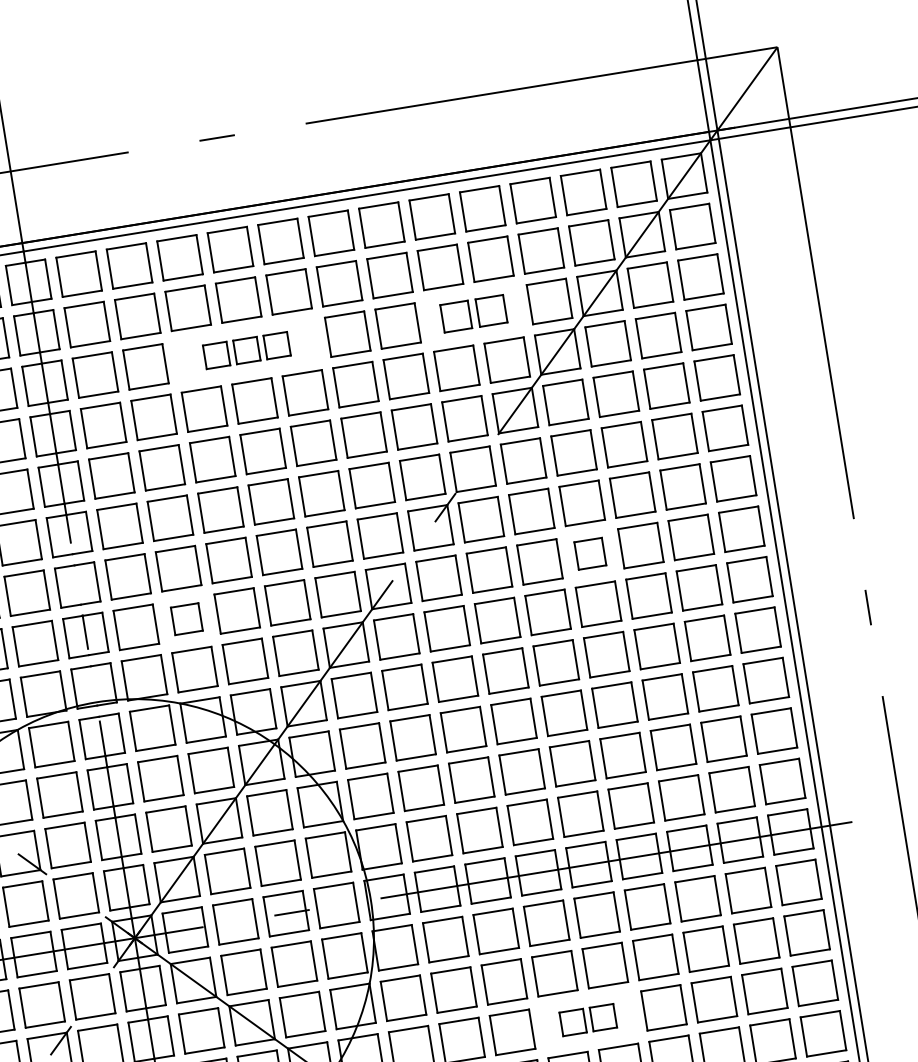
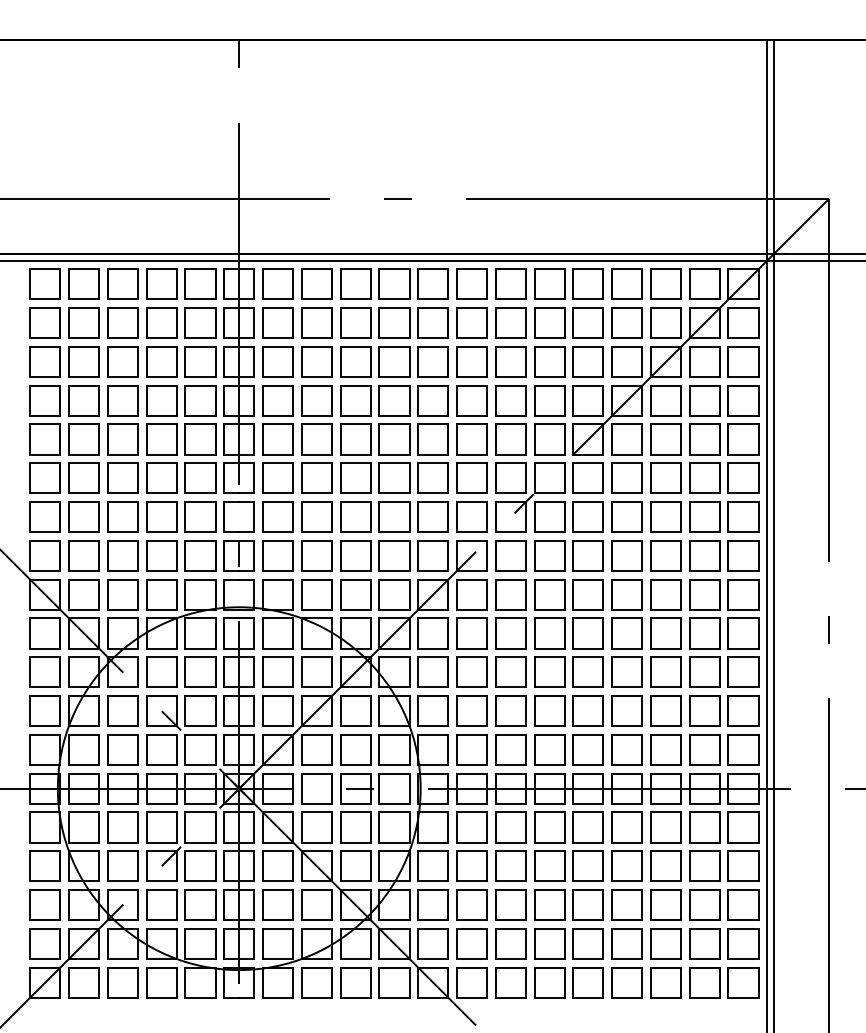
part: (473, 313) -> (568, 361), size x1.43
part: (246, 349) -> (394, 361), size x1.67
part: (589, 553) -> (626, 555), size x1.43
part: (186, 618) -> (316, 555), size x1.43
part: (587, 1019) -> (568, 904), size x1.67

